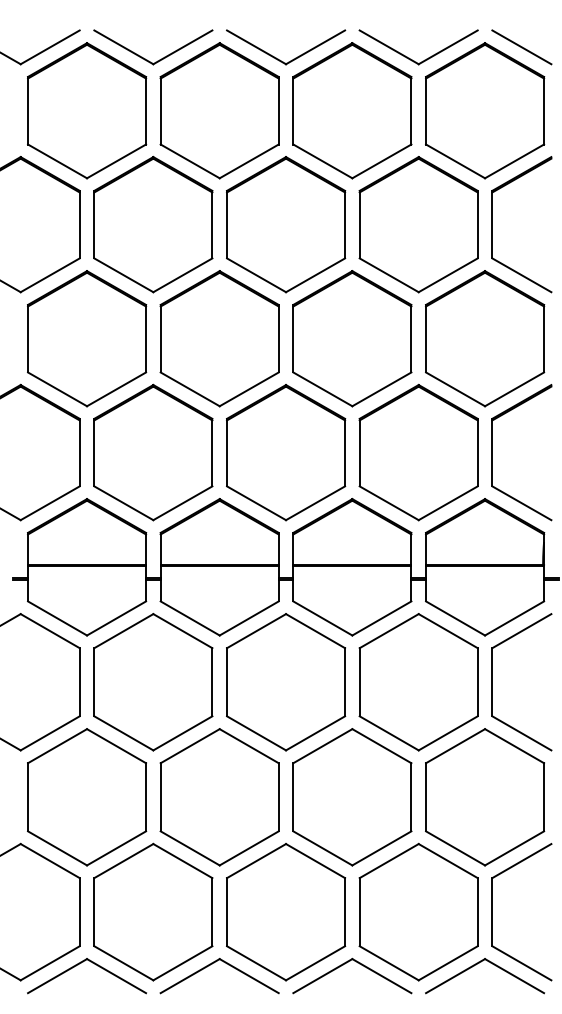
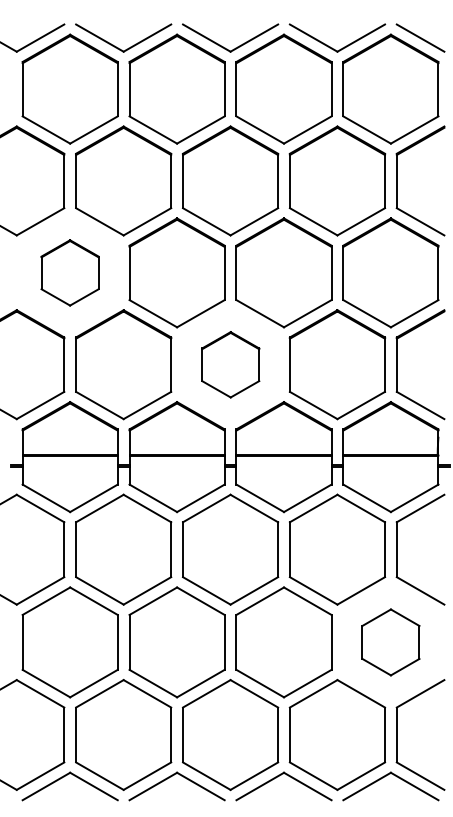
part: (86, 338) -> (69, 272), size x0.6
part: (285, 452) -> (230, 364), size x0.6
part: (484, 797) -> (390, 642), size x0.6

